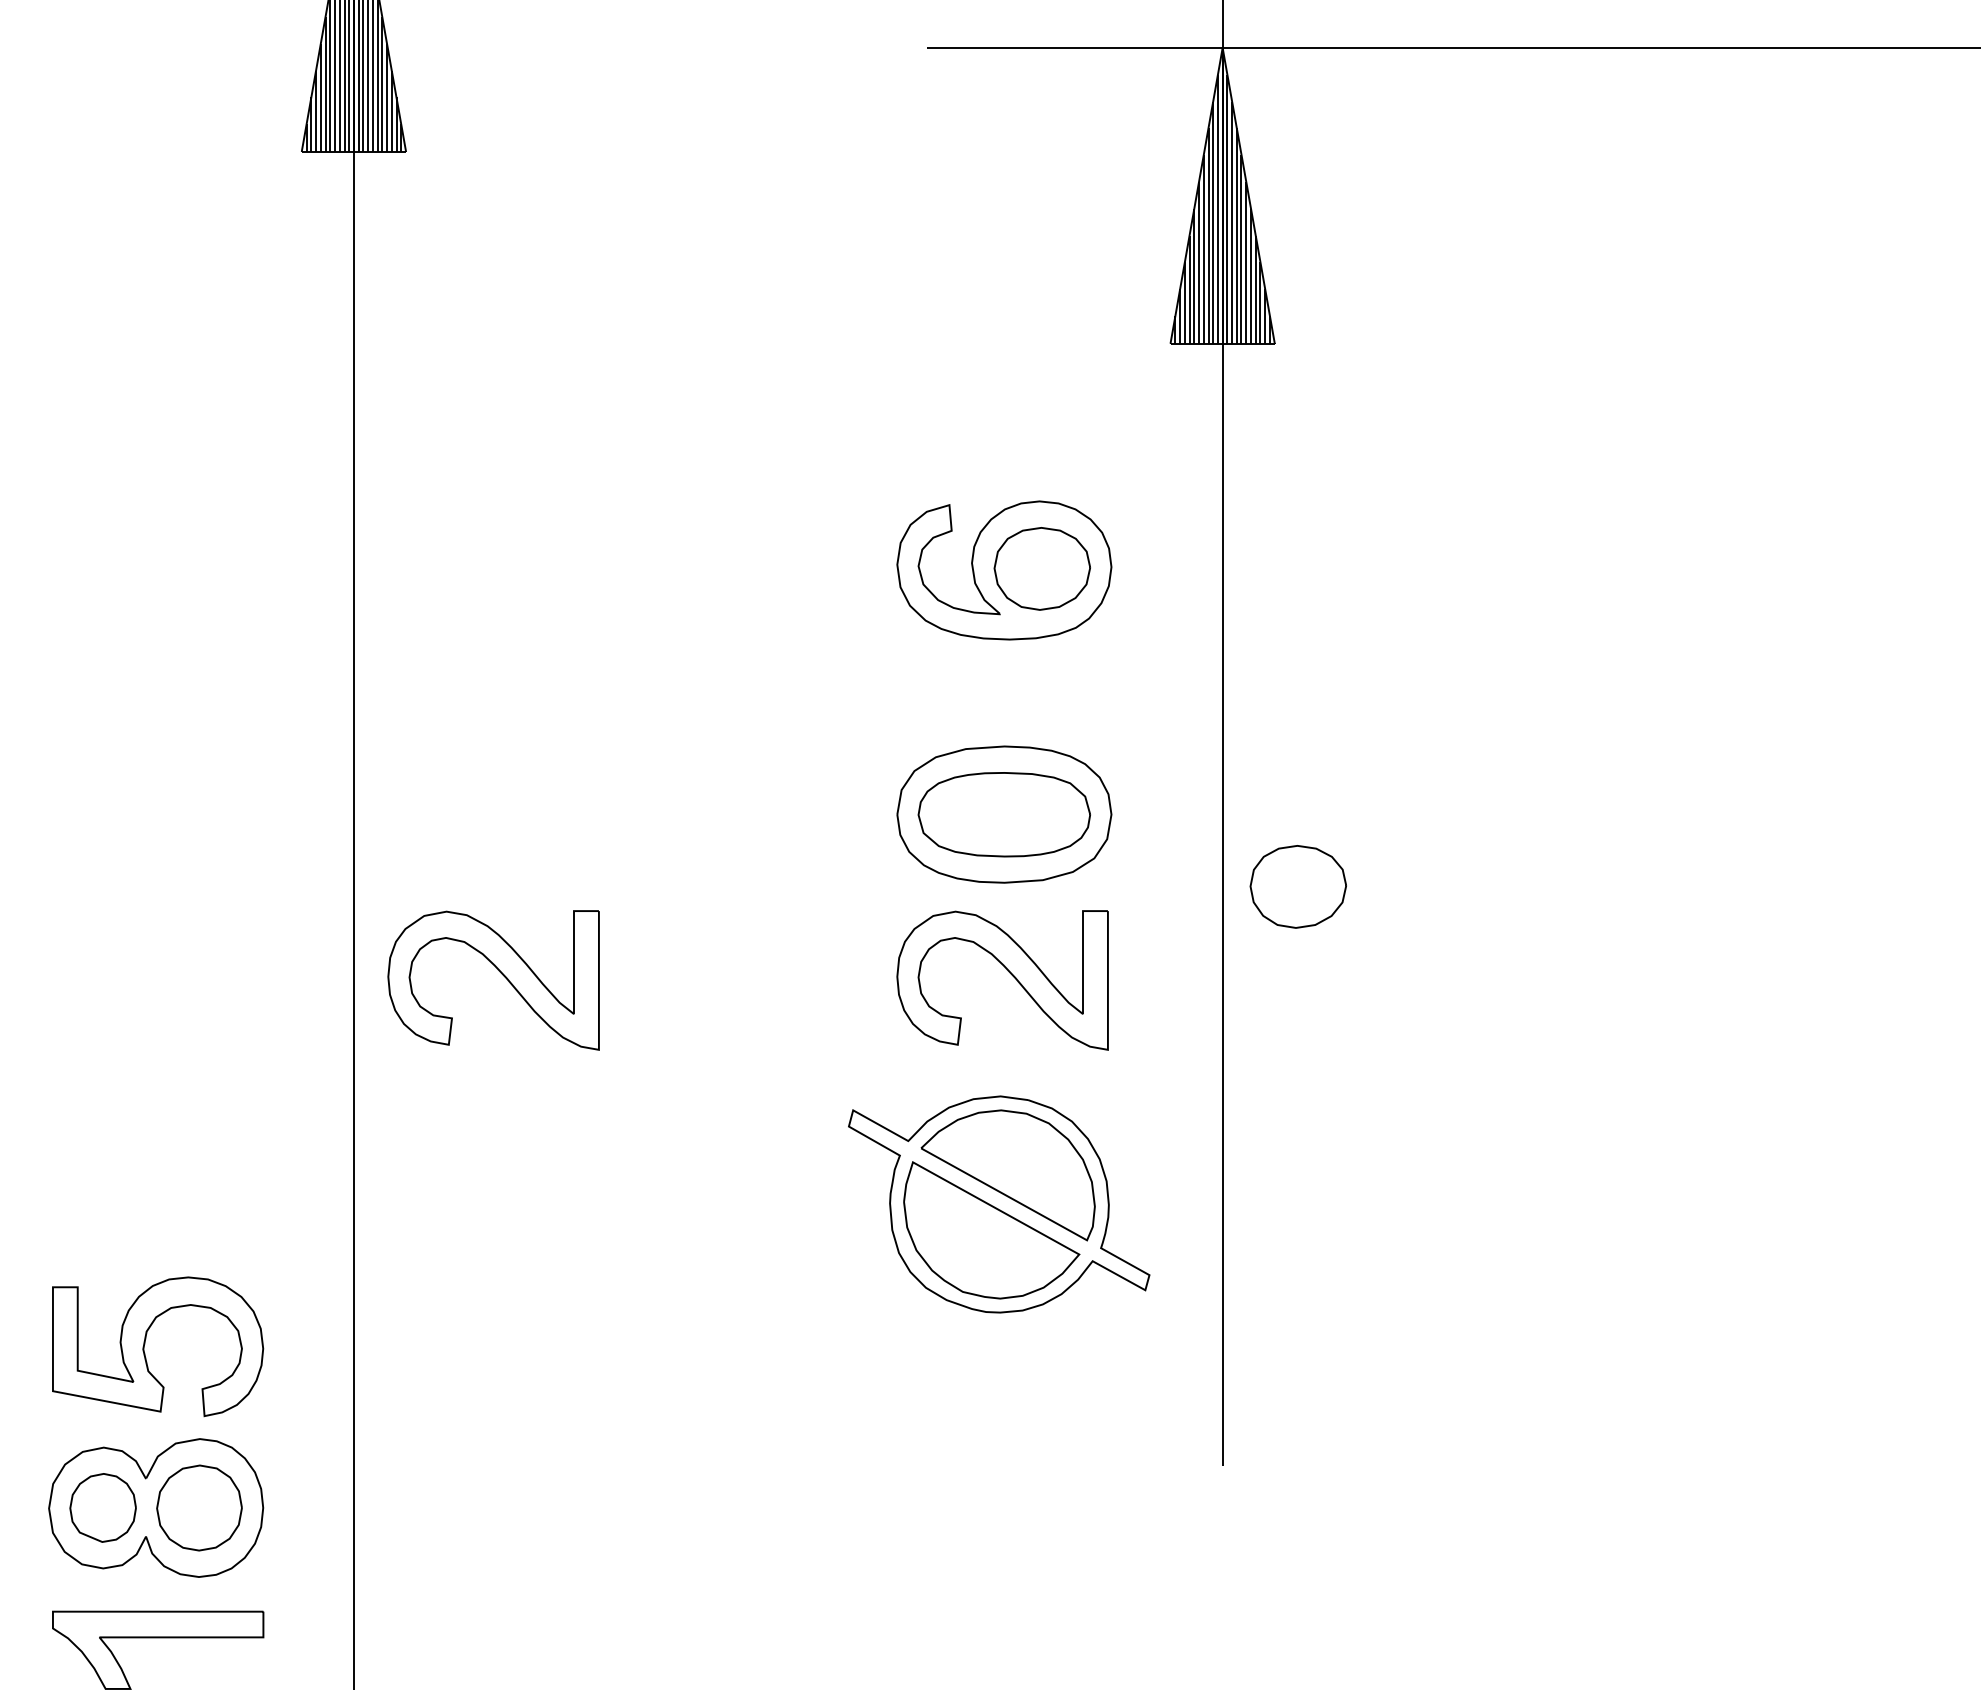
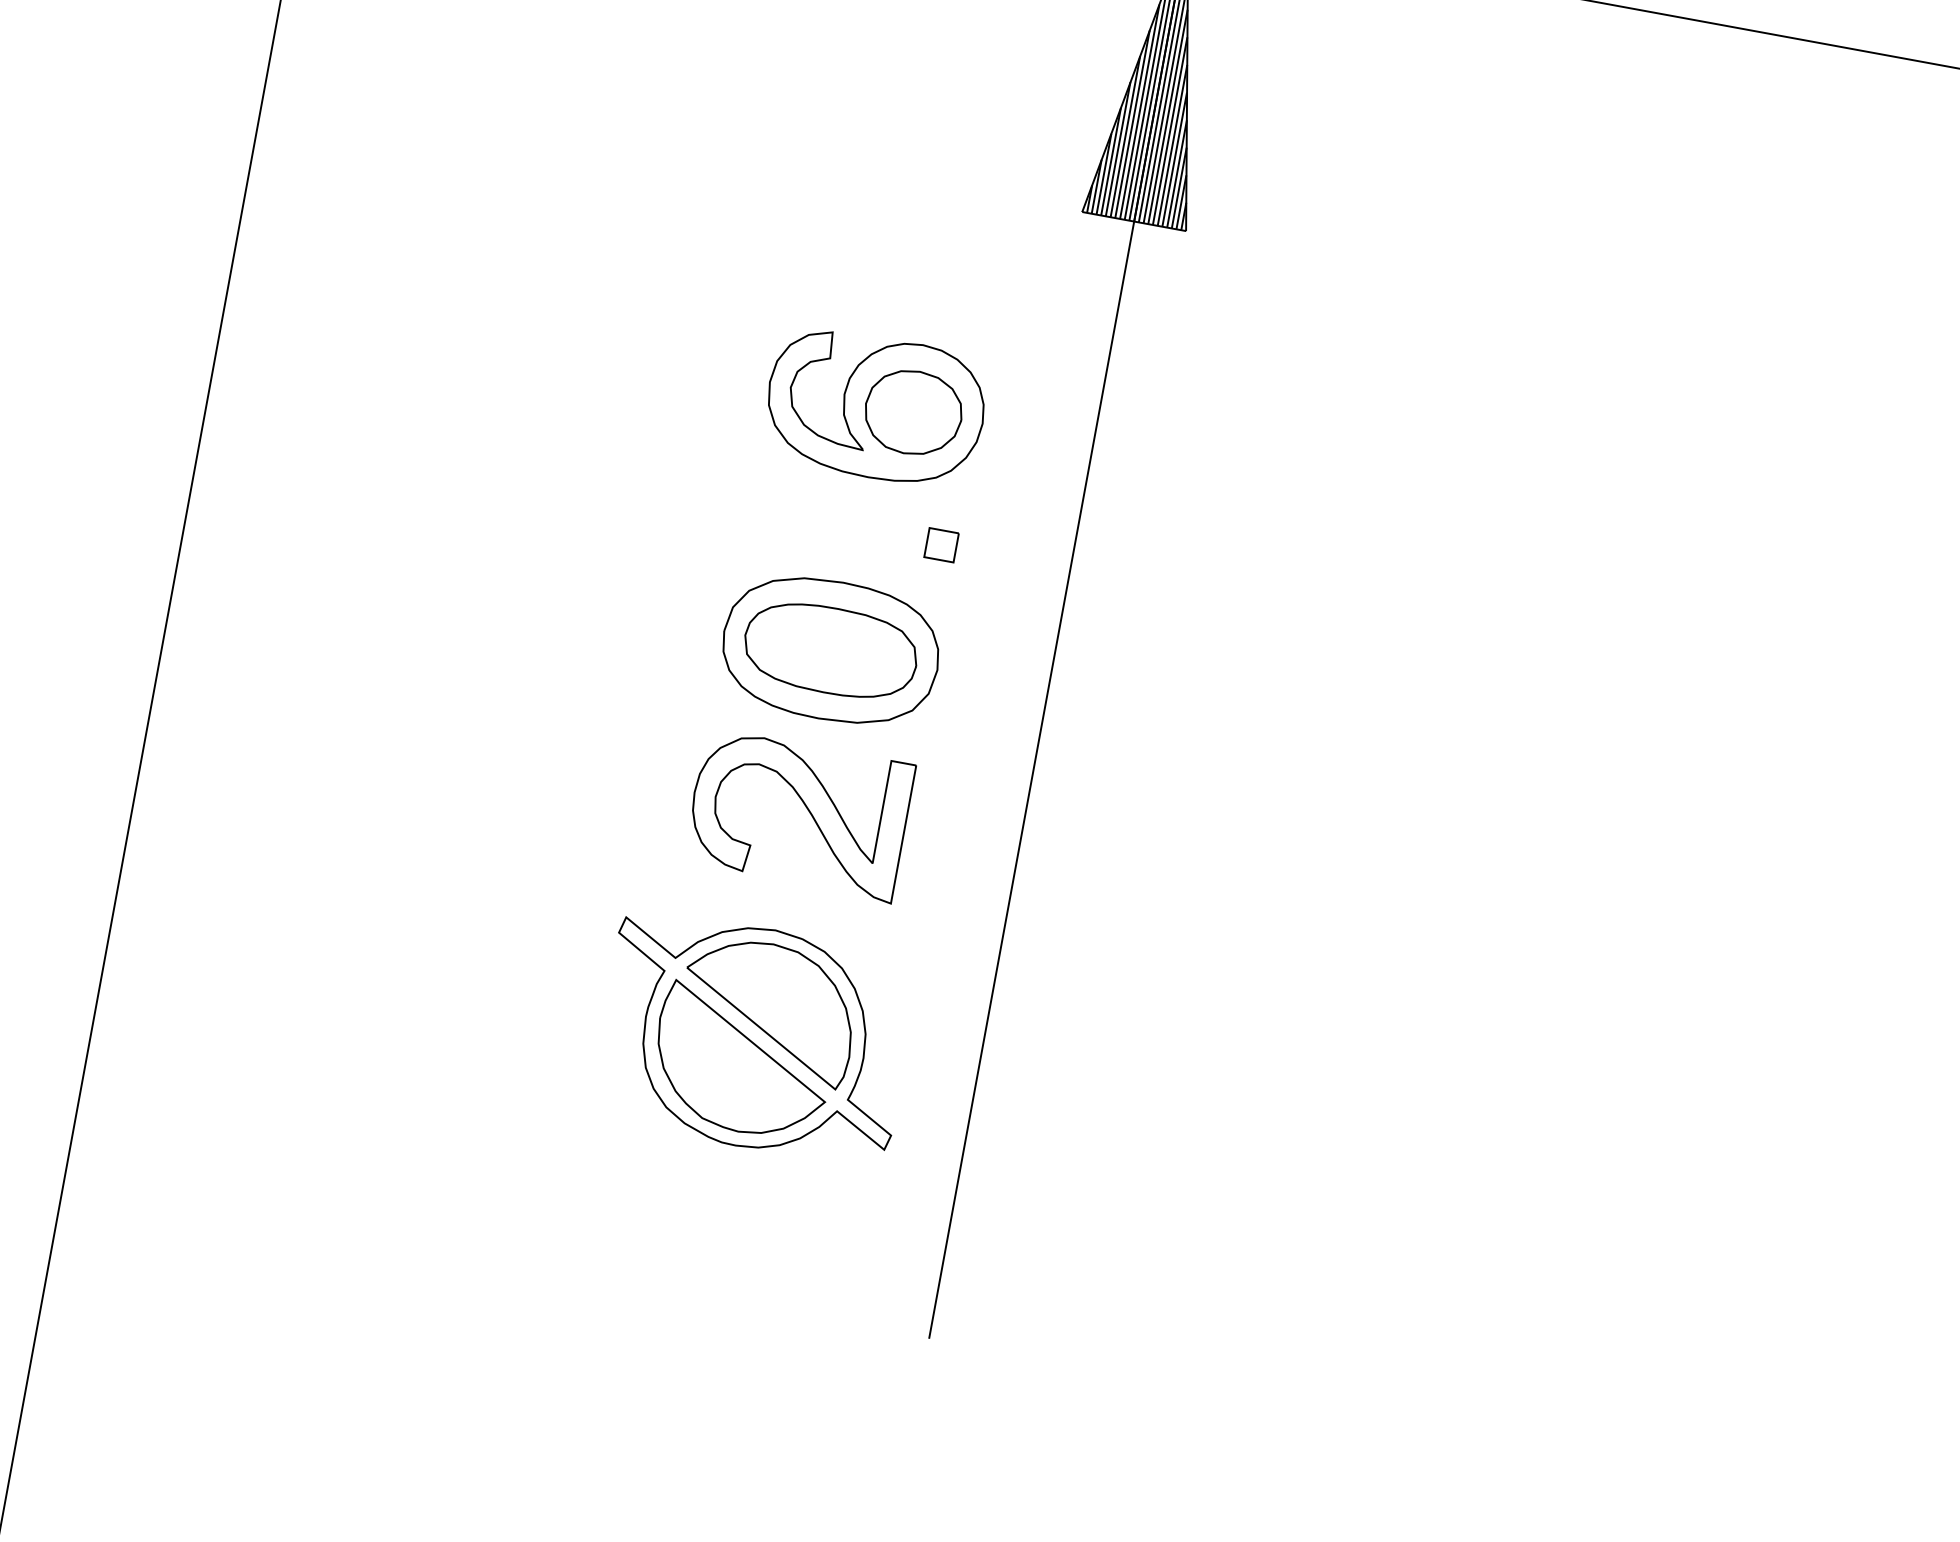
part: (1093, 692) -> (941, 545), added
part: (1297, 886) -> (1109, 775), removed
part: (500, 973) -> (300, 716), removed

